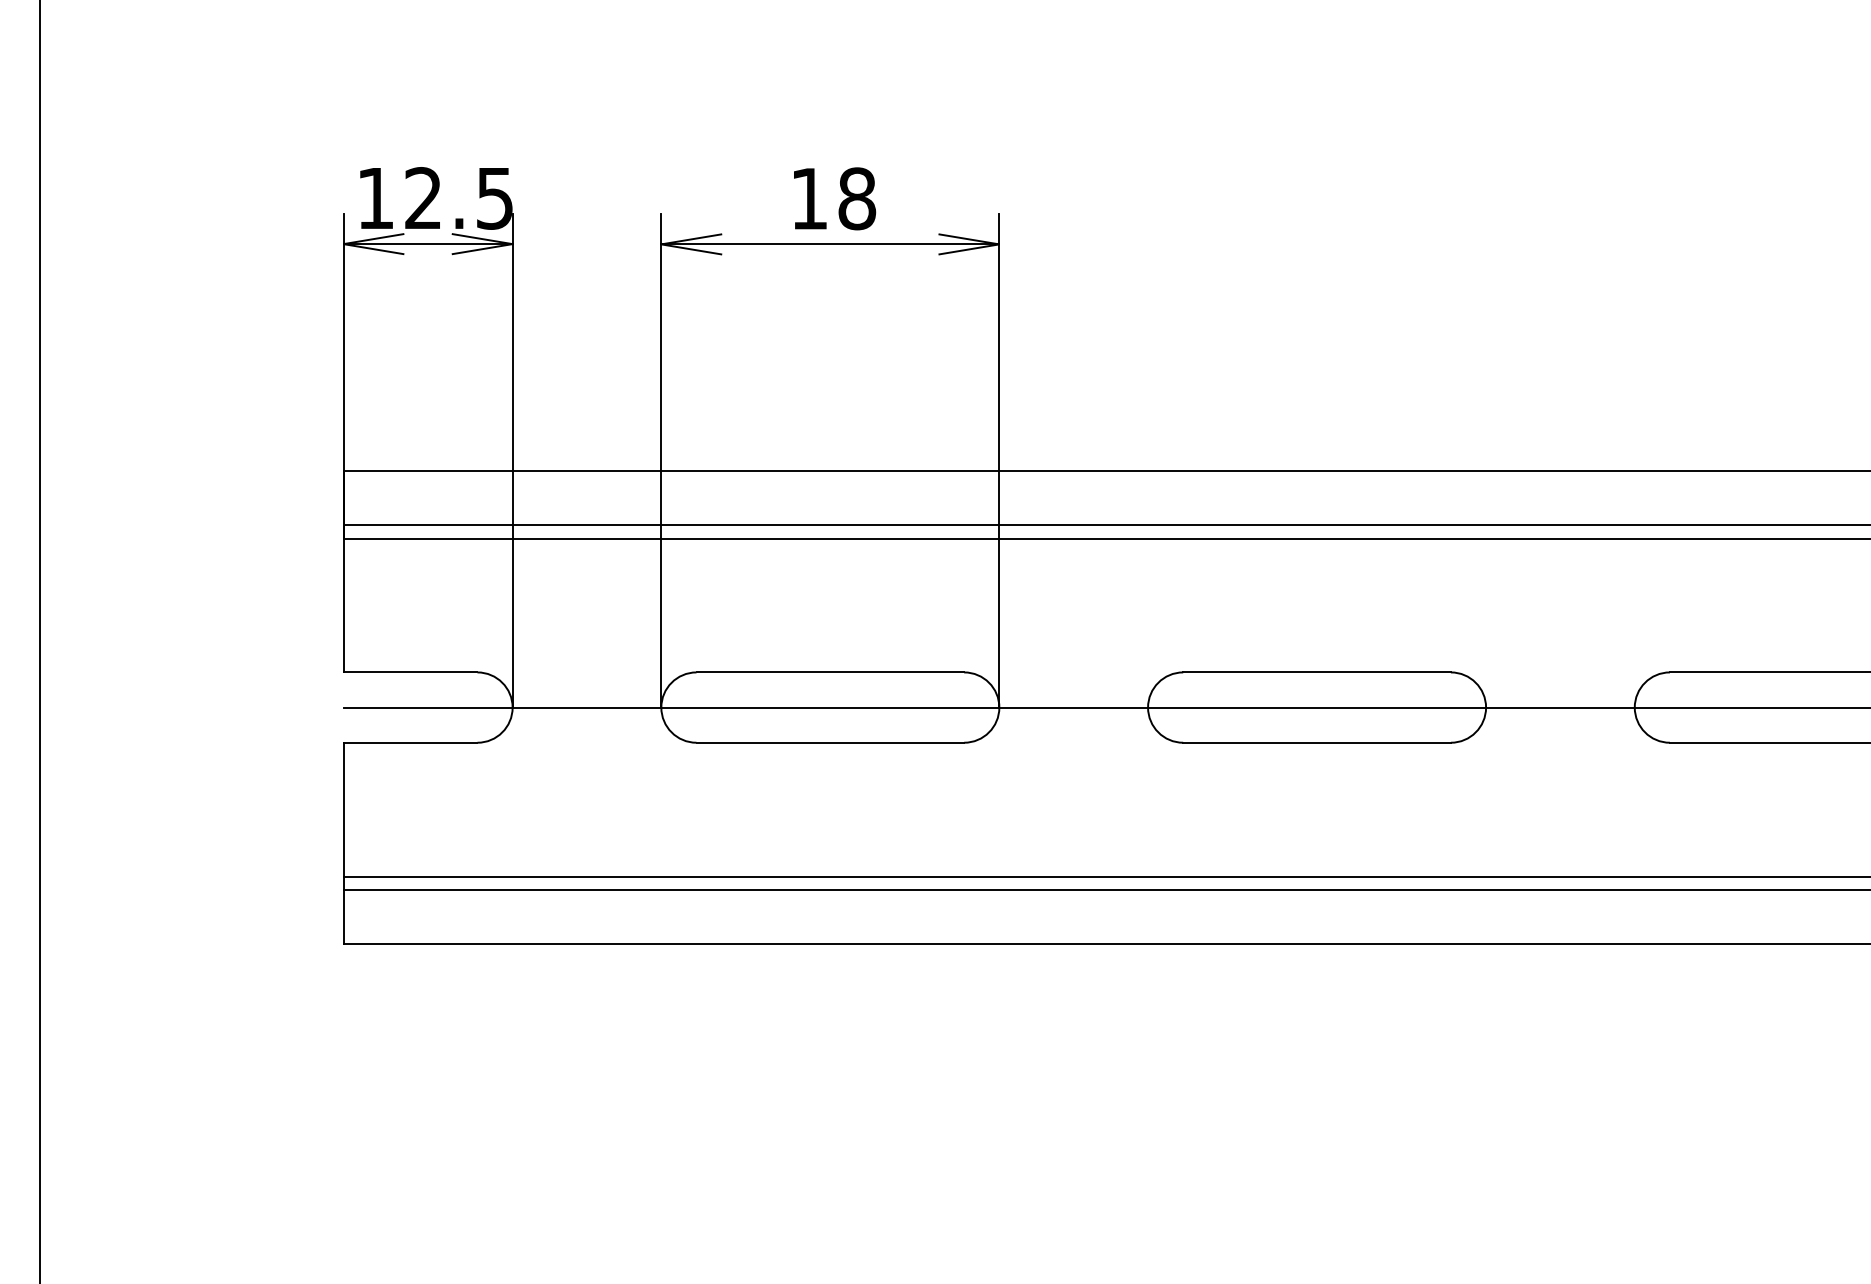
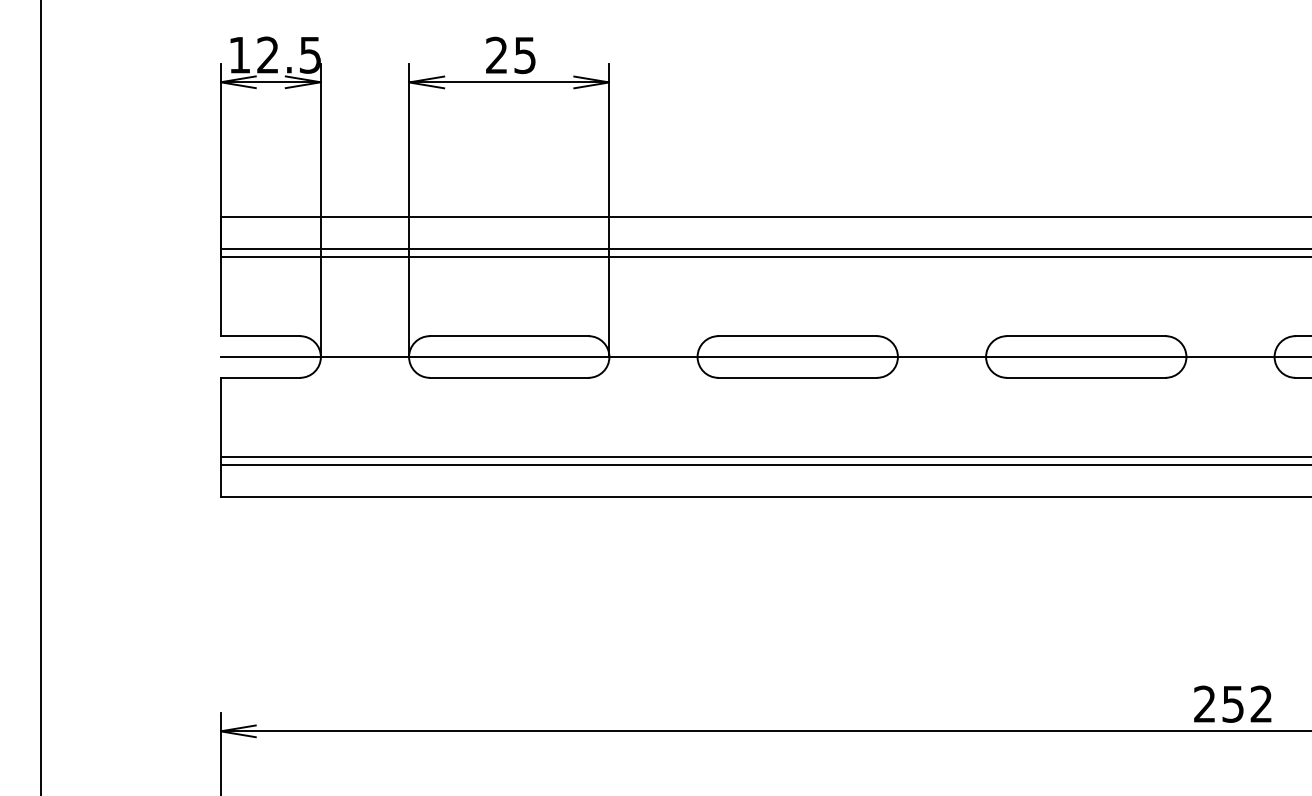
text: (834, 198) -> (511, 55), 18 -> 25

